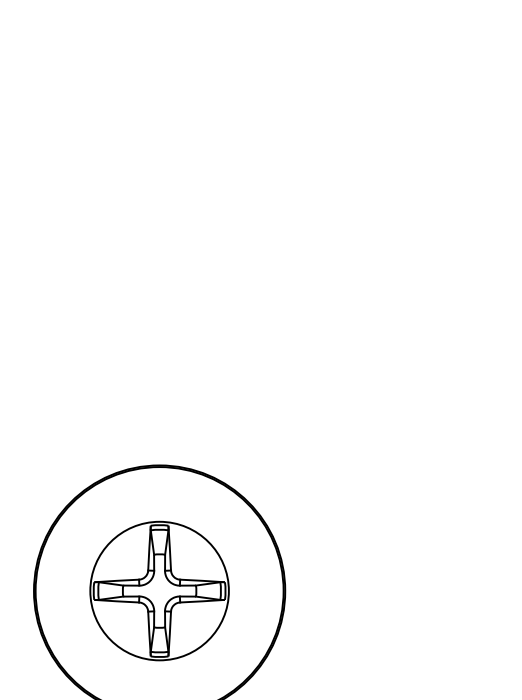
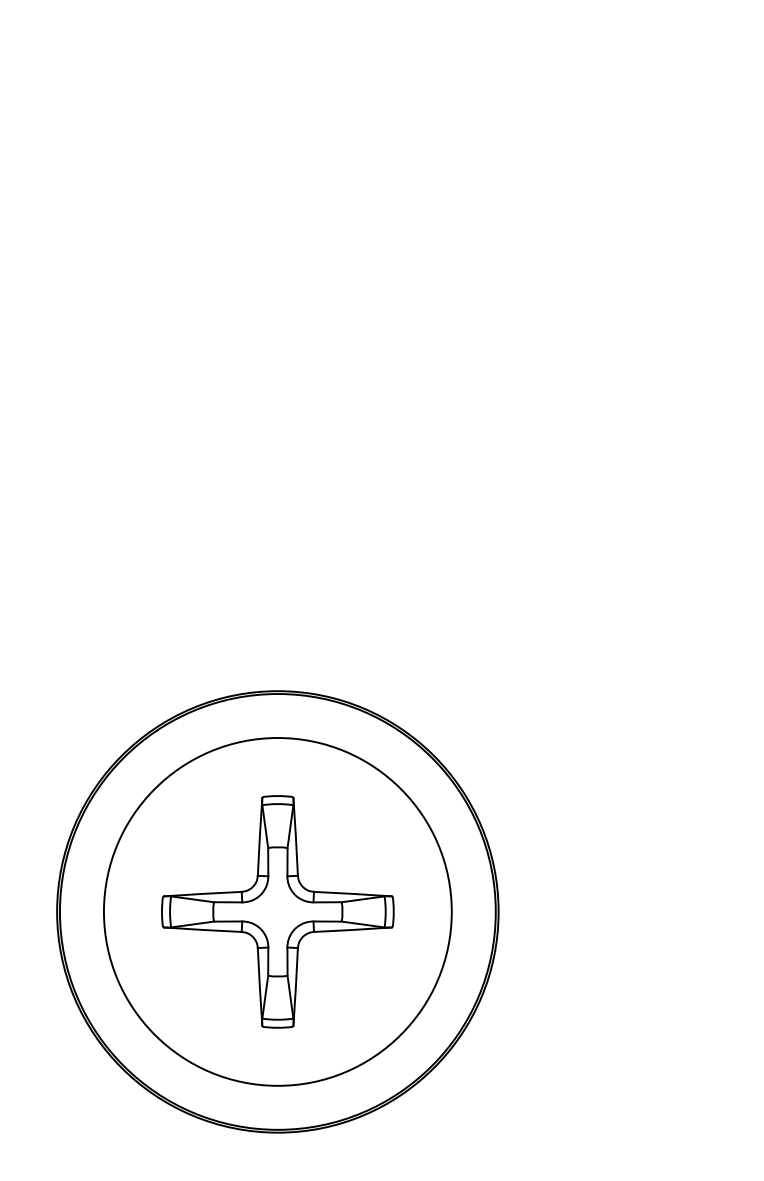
circle: (159, 591) -> (277, 912), size x1.43

